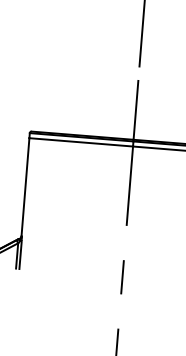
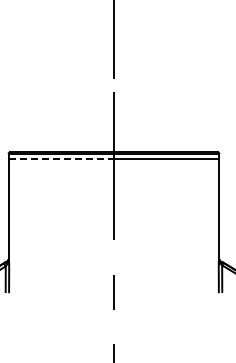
line: (81, 142) -> (61, 159), solid -> dashed

